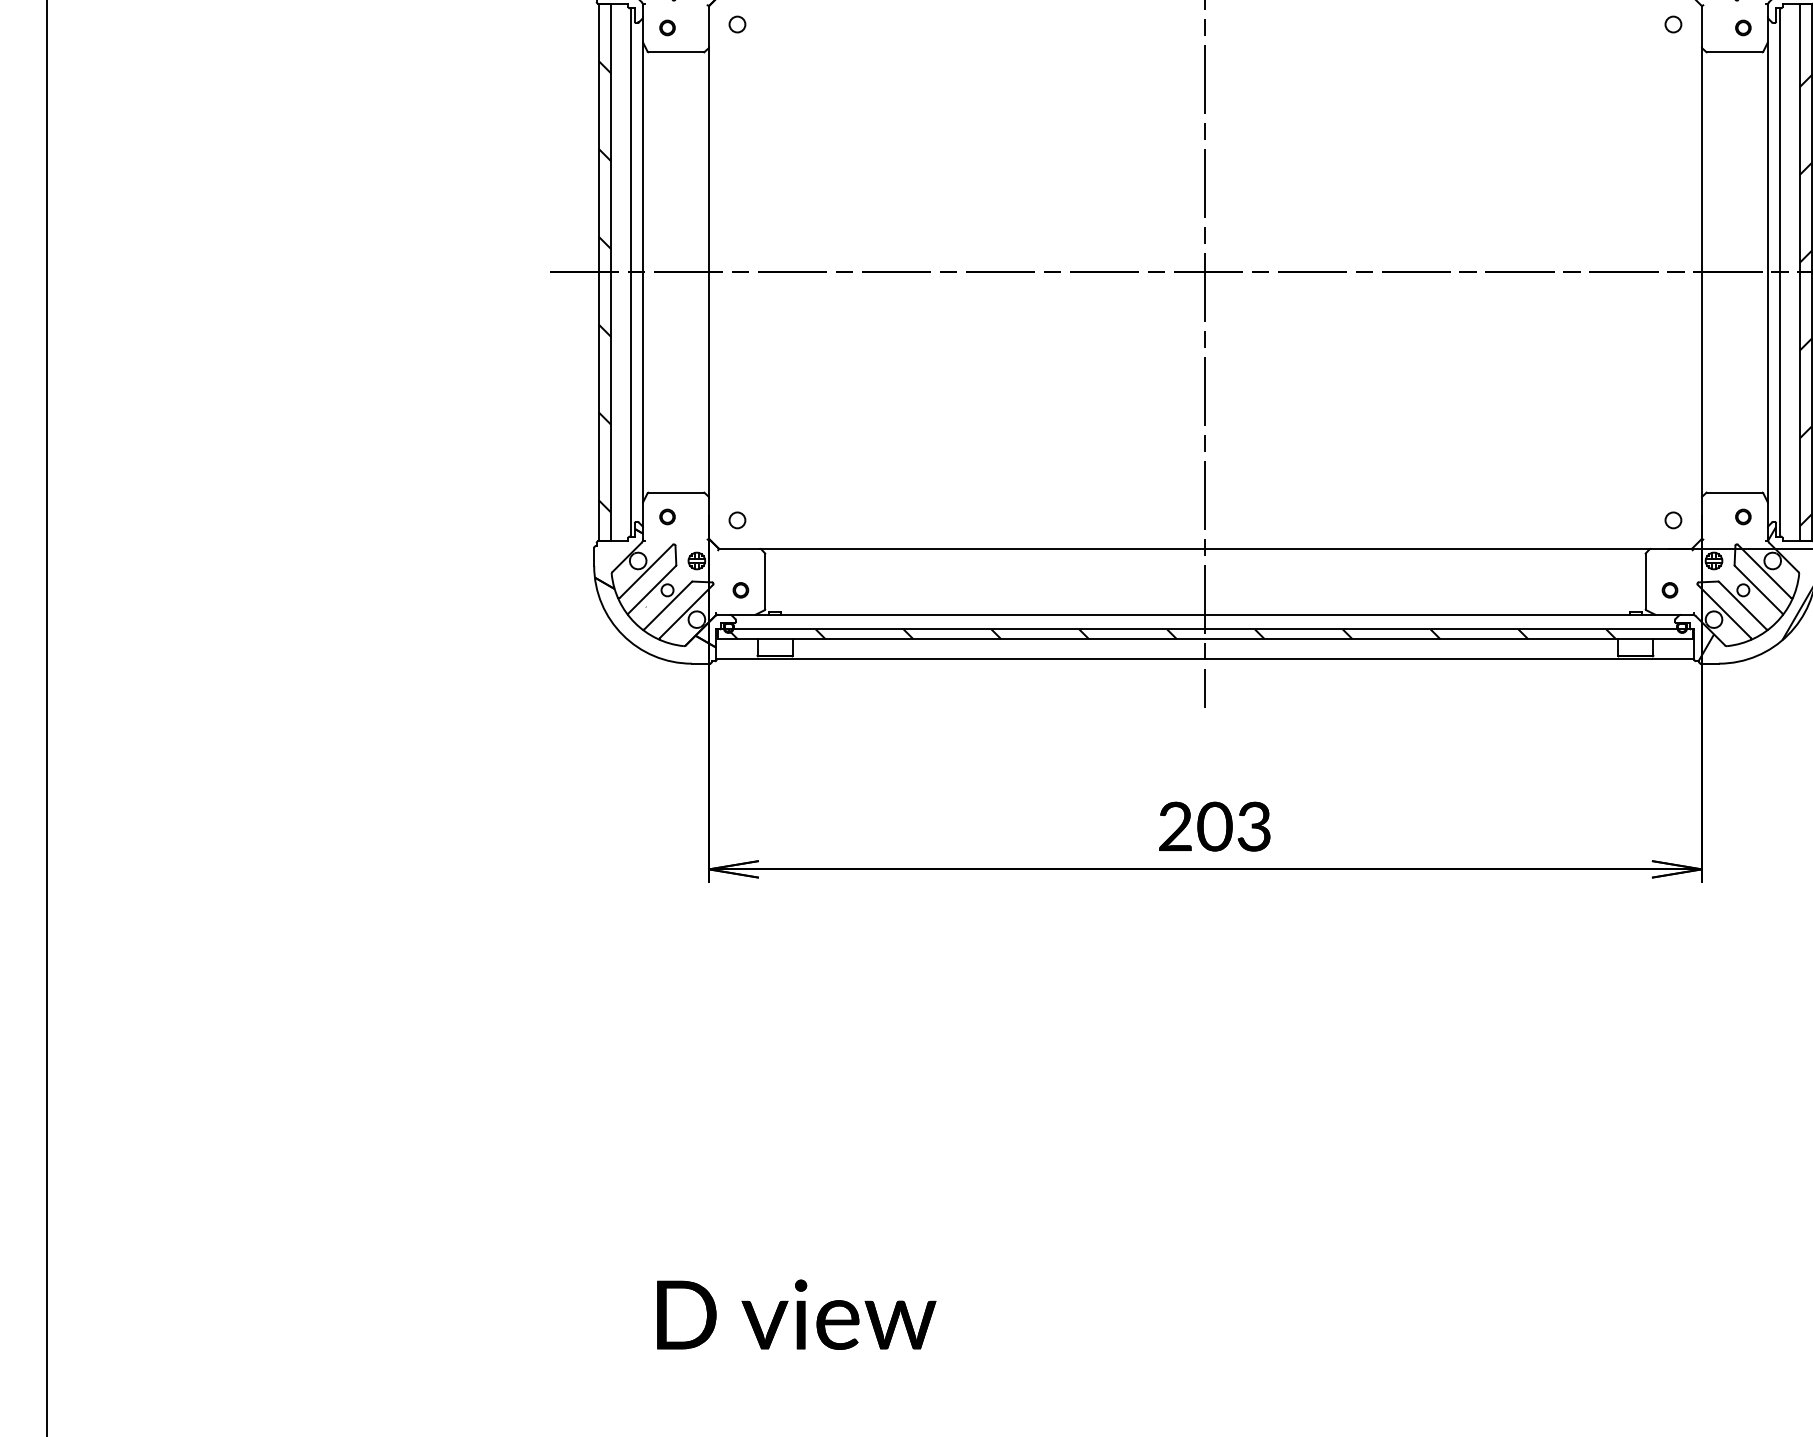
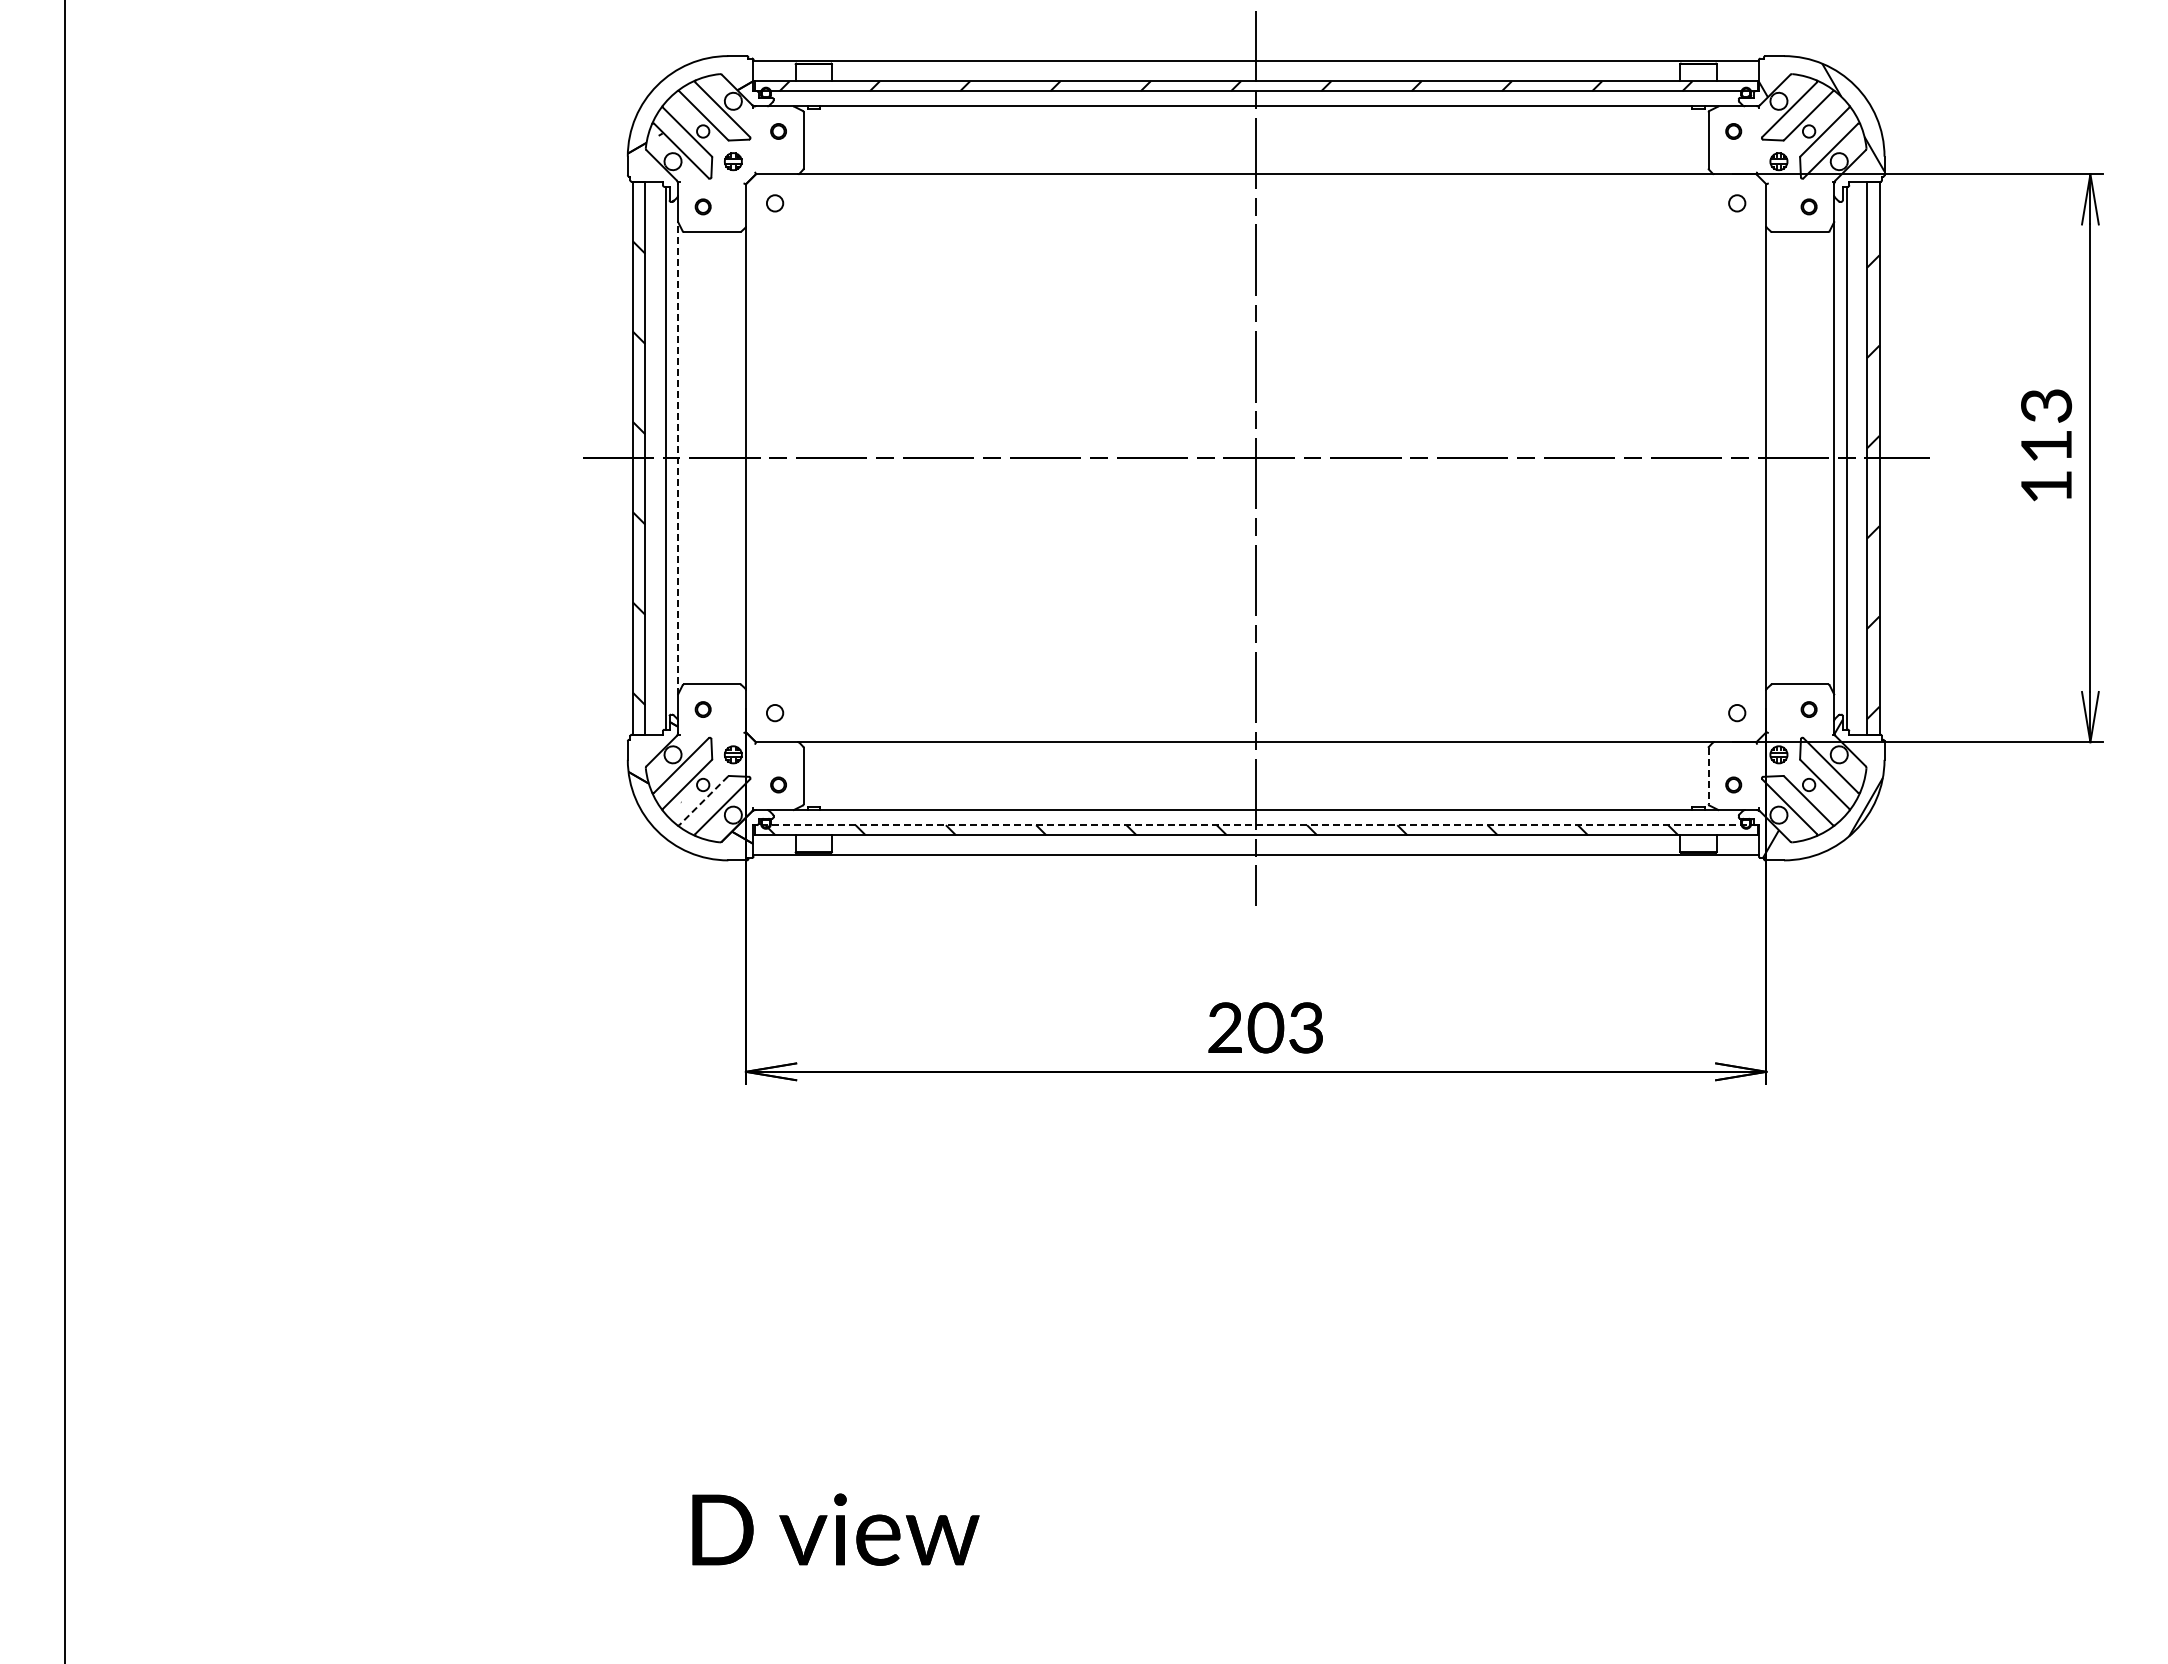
line: (643, 272) -> (678, 458), solid -> dashed
line: (1645, 582) -> (1708, 776), solid -> dashed
line: (667, 606) -> (703, 801), solid -> dashed
line: (1204, 629) -> (1255, 825), solid -> dashed

